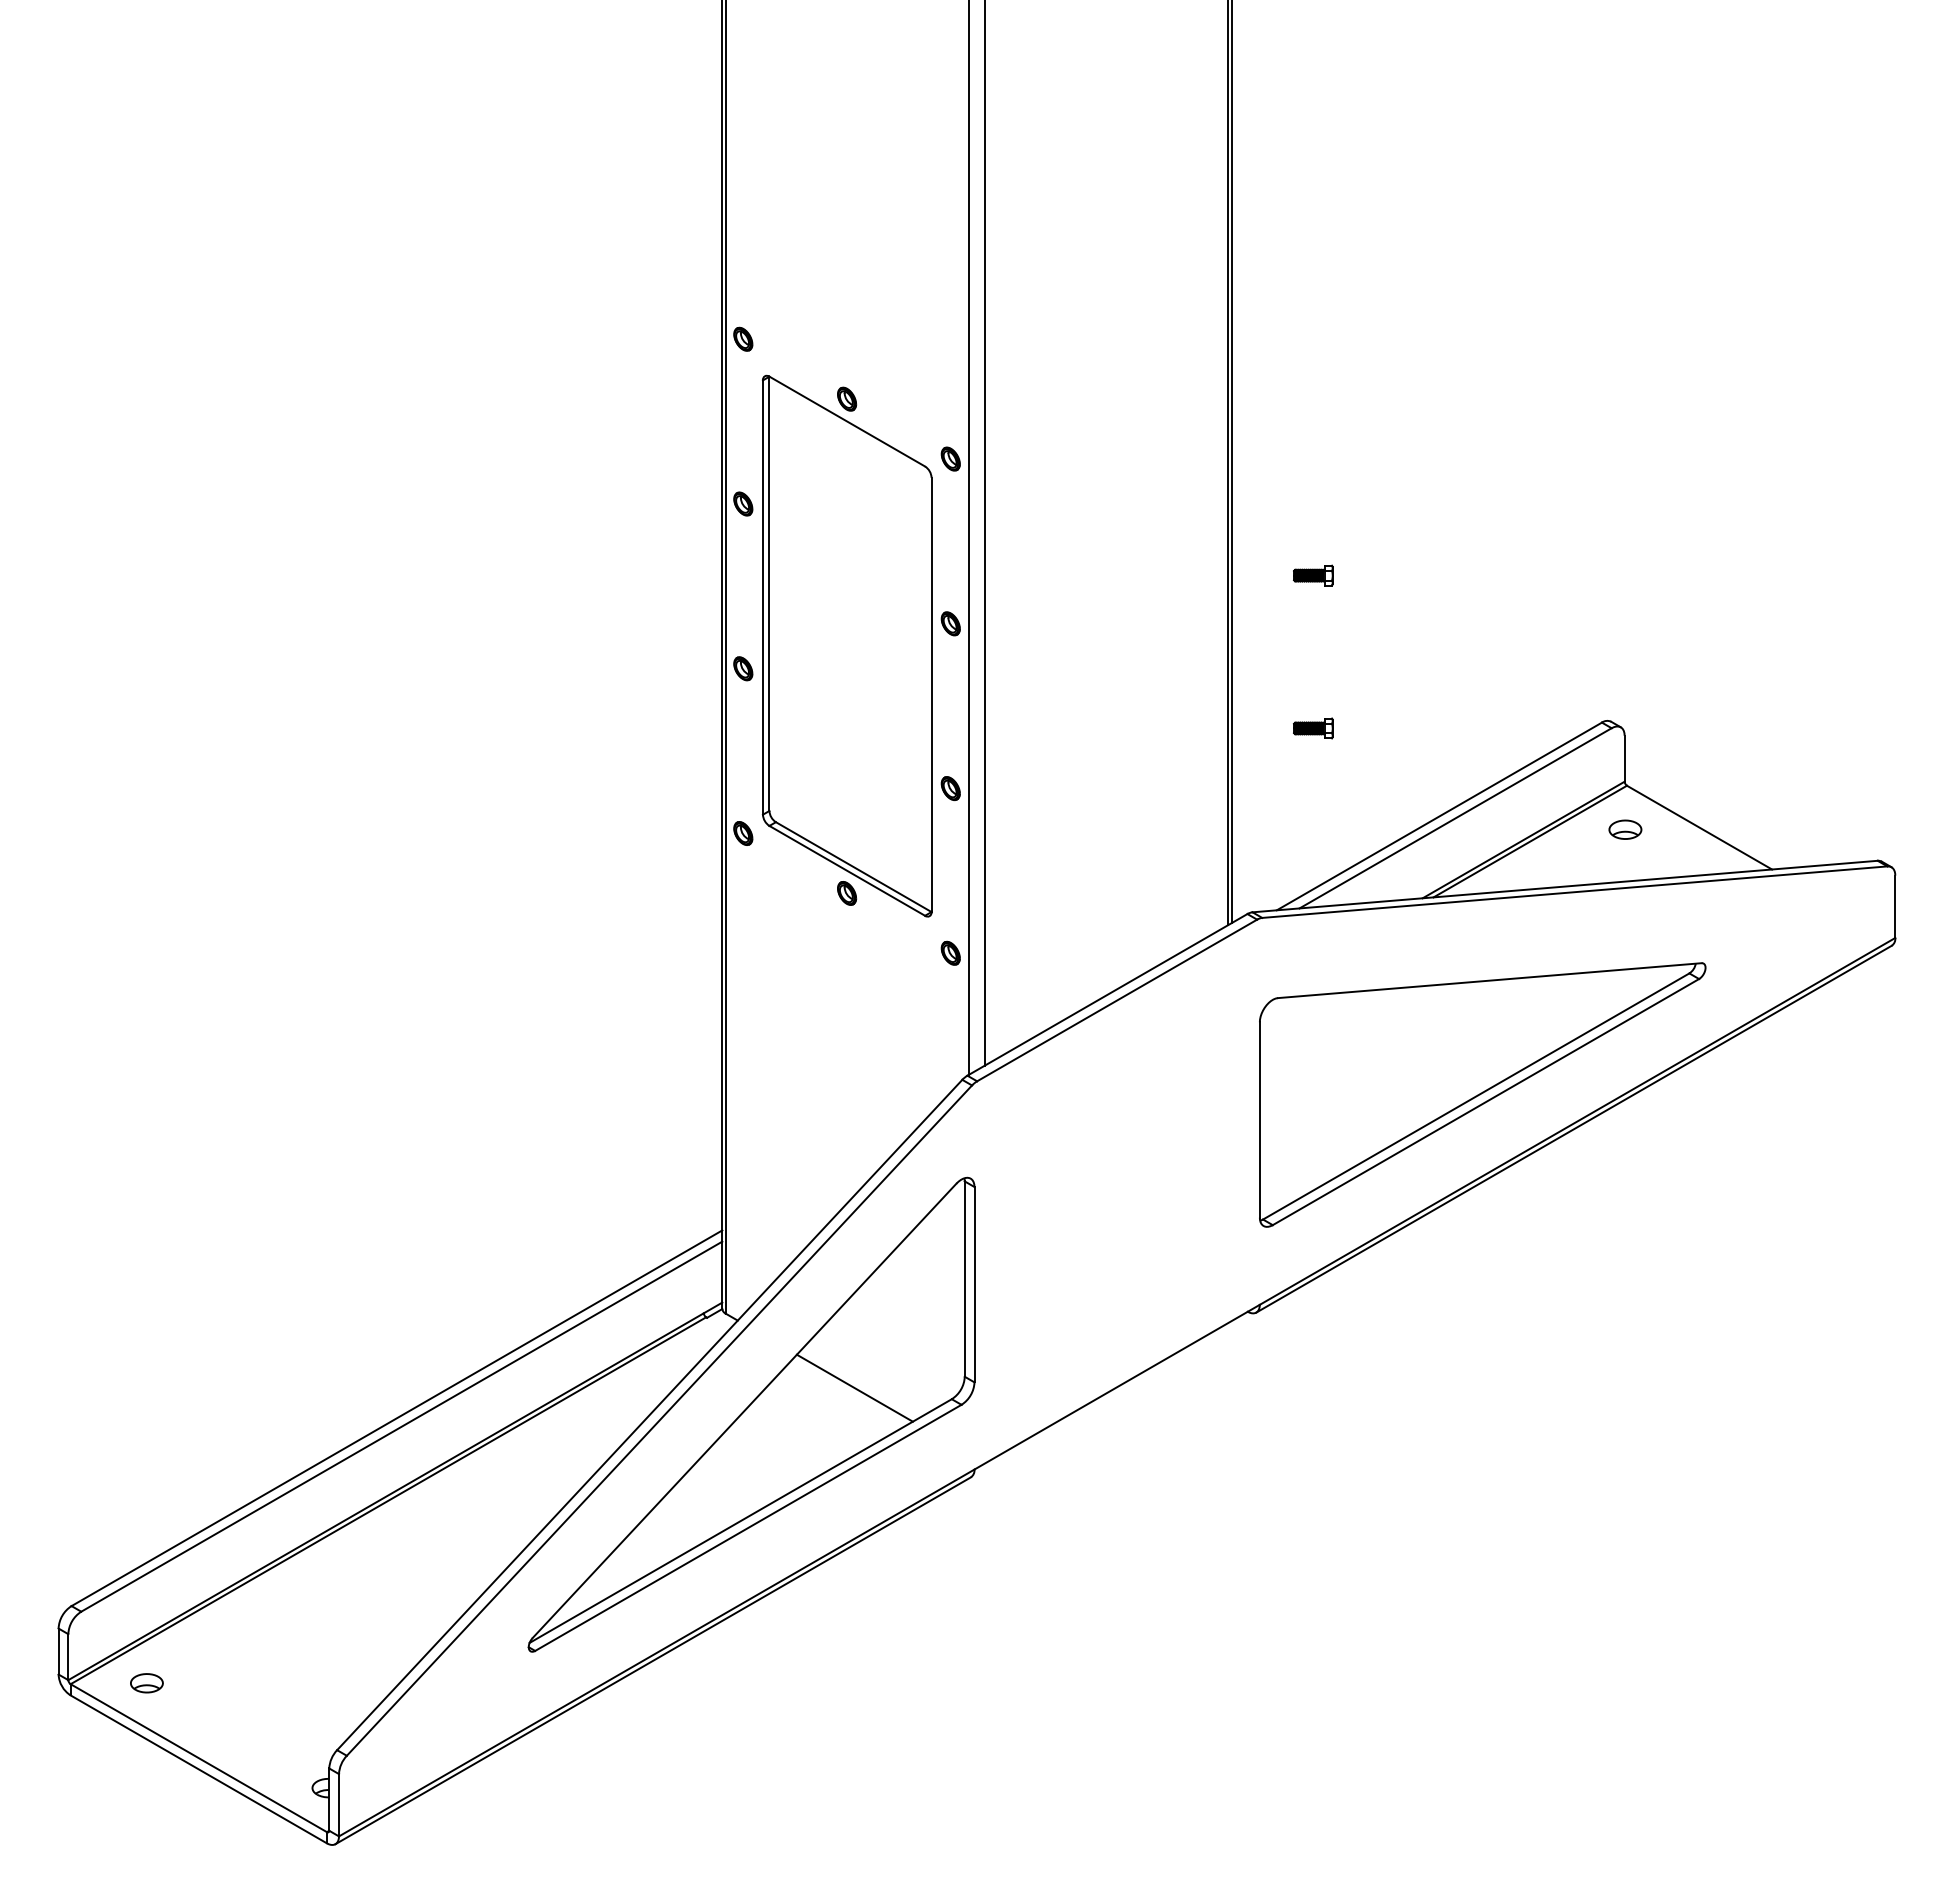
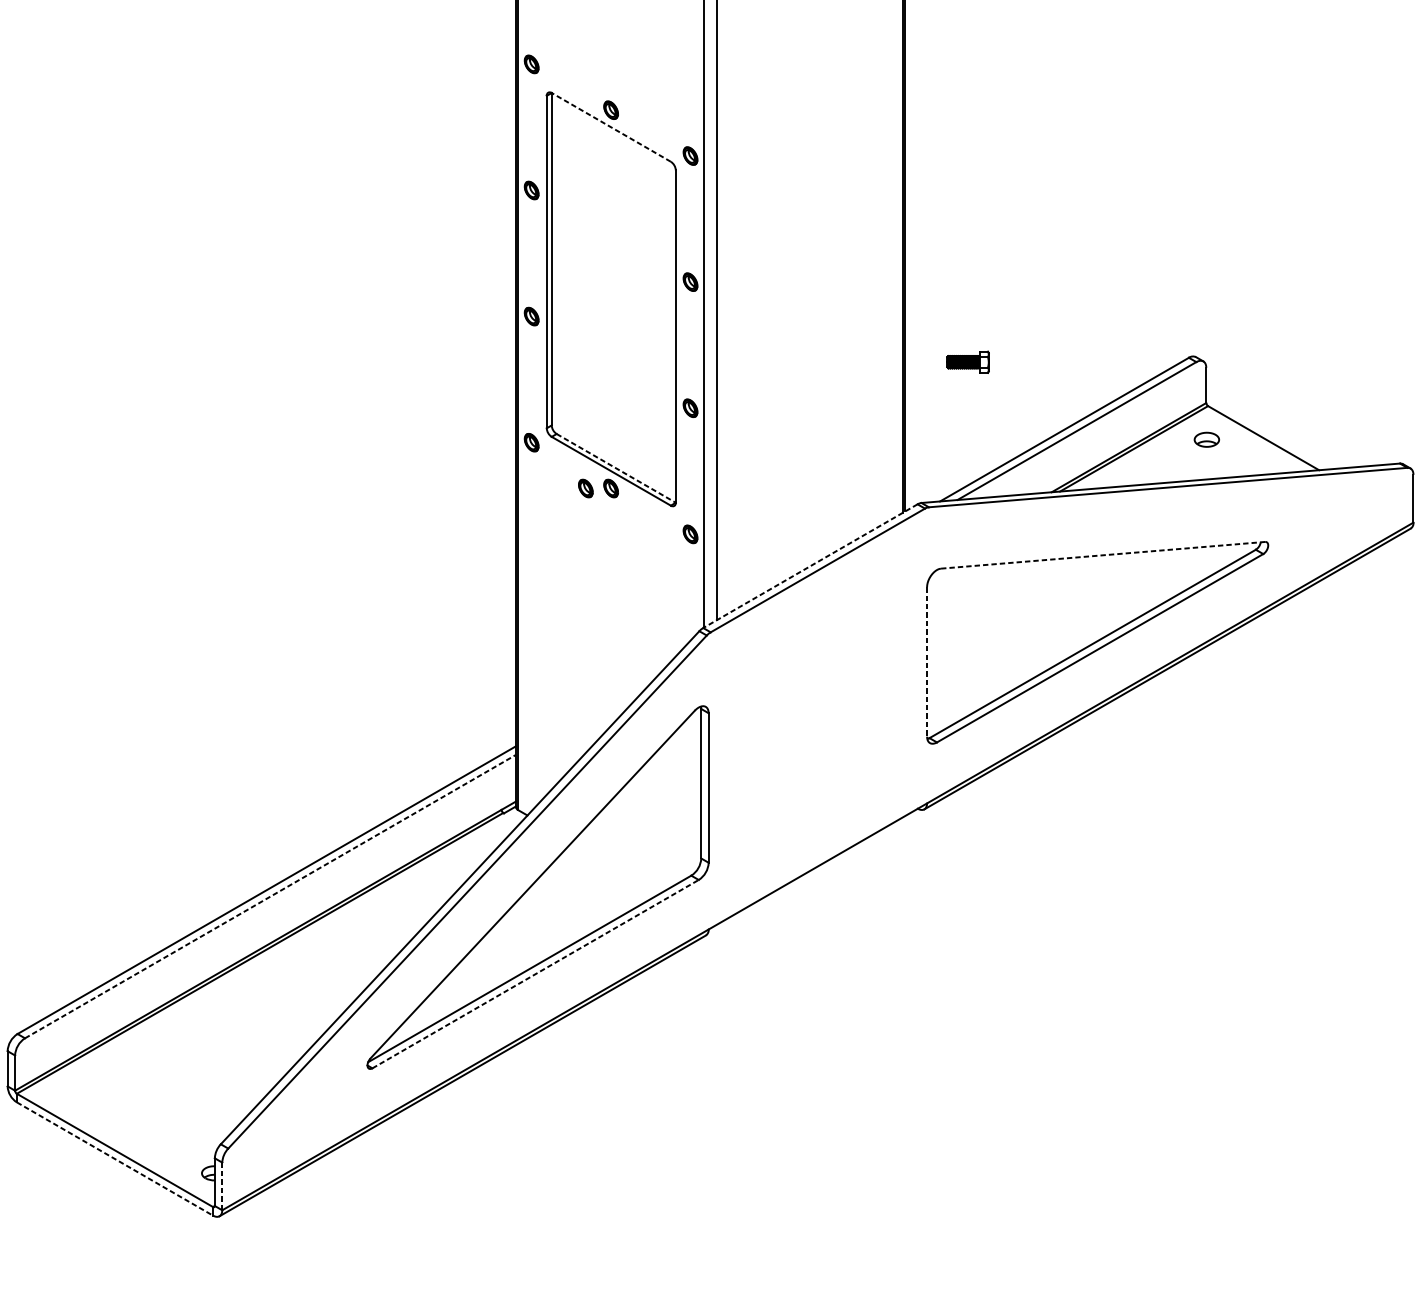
line: (847, 421) -> (611, 127), solid -> dashed
part: (1313, 575) -> (968, 245), removed
part: (1313, 728) -> (968, 362), size x1.4
line: (853, 867) -> (616, 468), solid -> dashed
part: (814, 893) -> (586, 488), added
line: (1489, 980) -> (1102, 555), solid -> dashed
line: (1107, 994) -> (810, 565), solid -> dashed
line: (1259, 1119) -> (926, 661), solid -> dashed
line: (854, 1387) -> (616, 866), removed
line: (402, 1426) -> (270, 896), solid -> dashed
line: (748, 1527) -> (535, 973), solid -> dashed
part: (146, 1683) -> (74, 1093), removed
line: (198, 1769) -> (114, 1159), solid -> dashed
line: (339, 1805) -> (222, 1186), solid -> dashed

